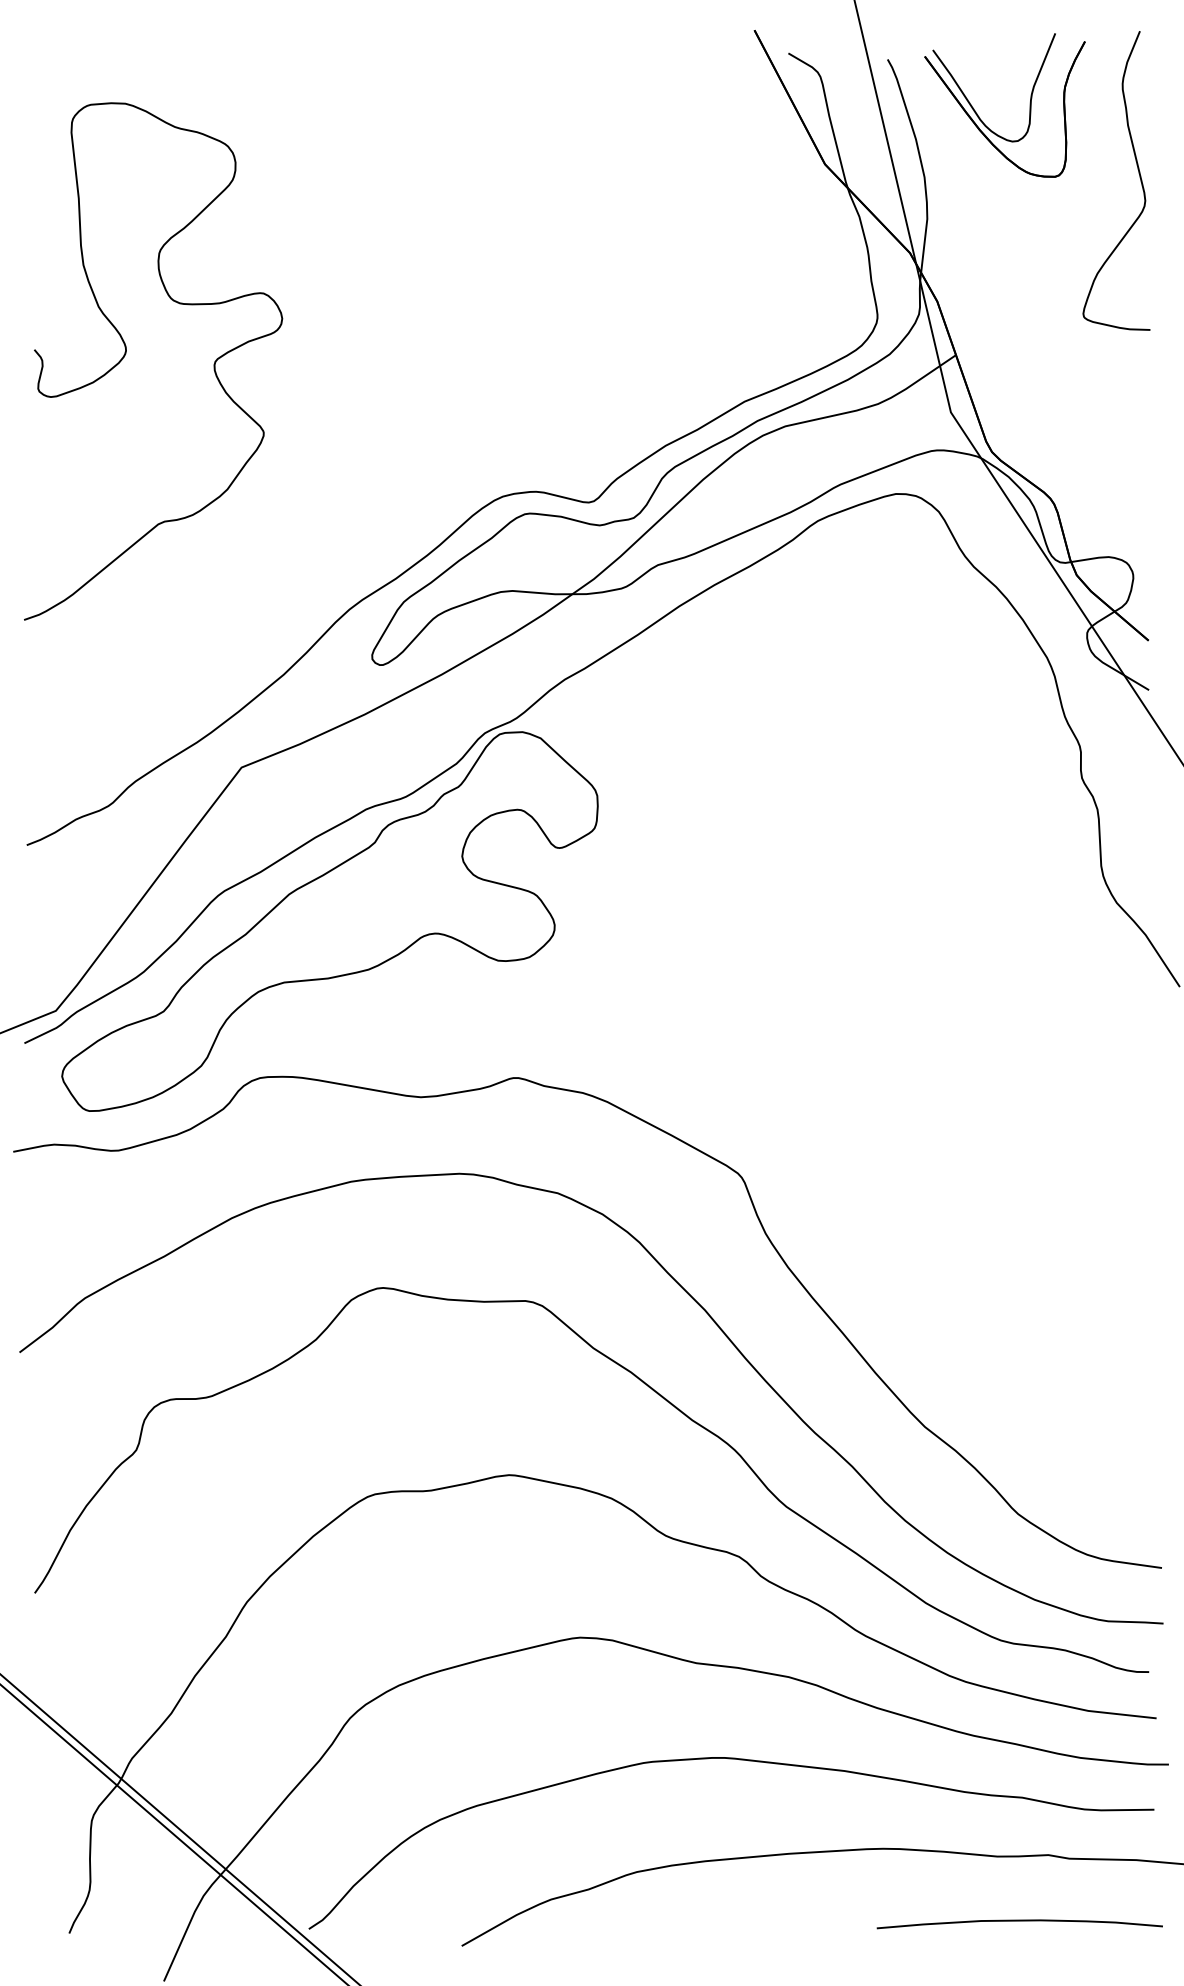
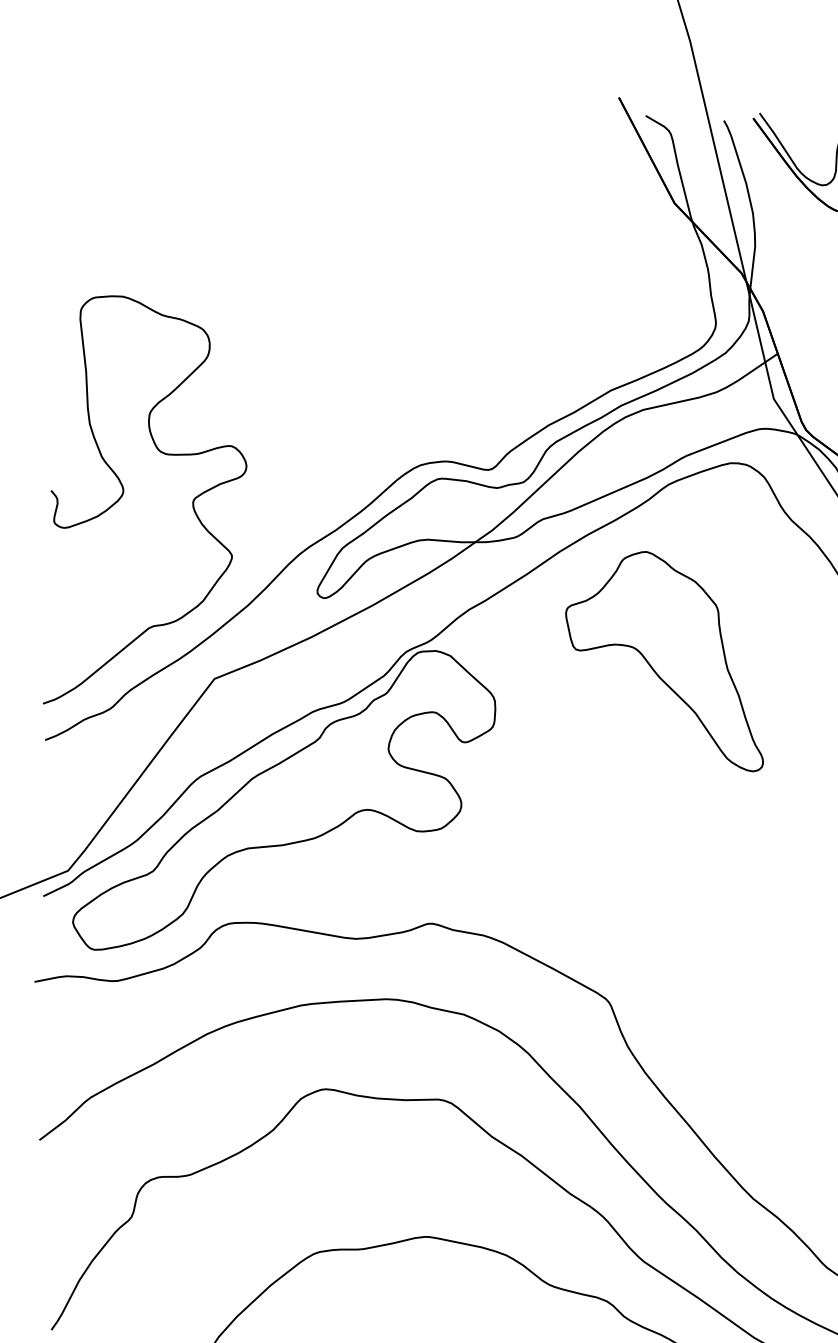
curve: (126, 353) -> (123, 493), moved
part: (812, 745) -> (664, 661), added

